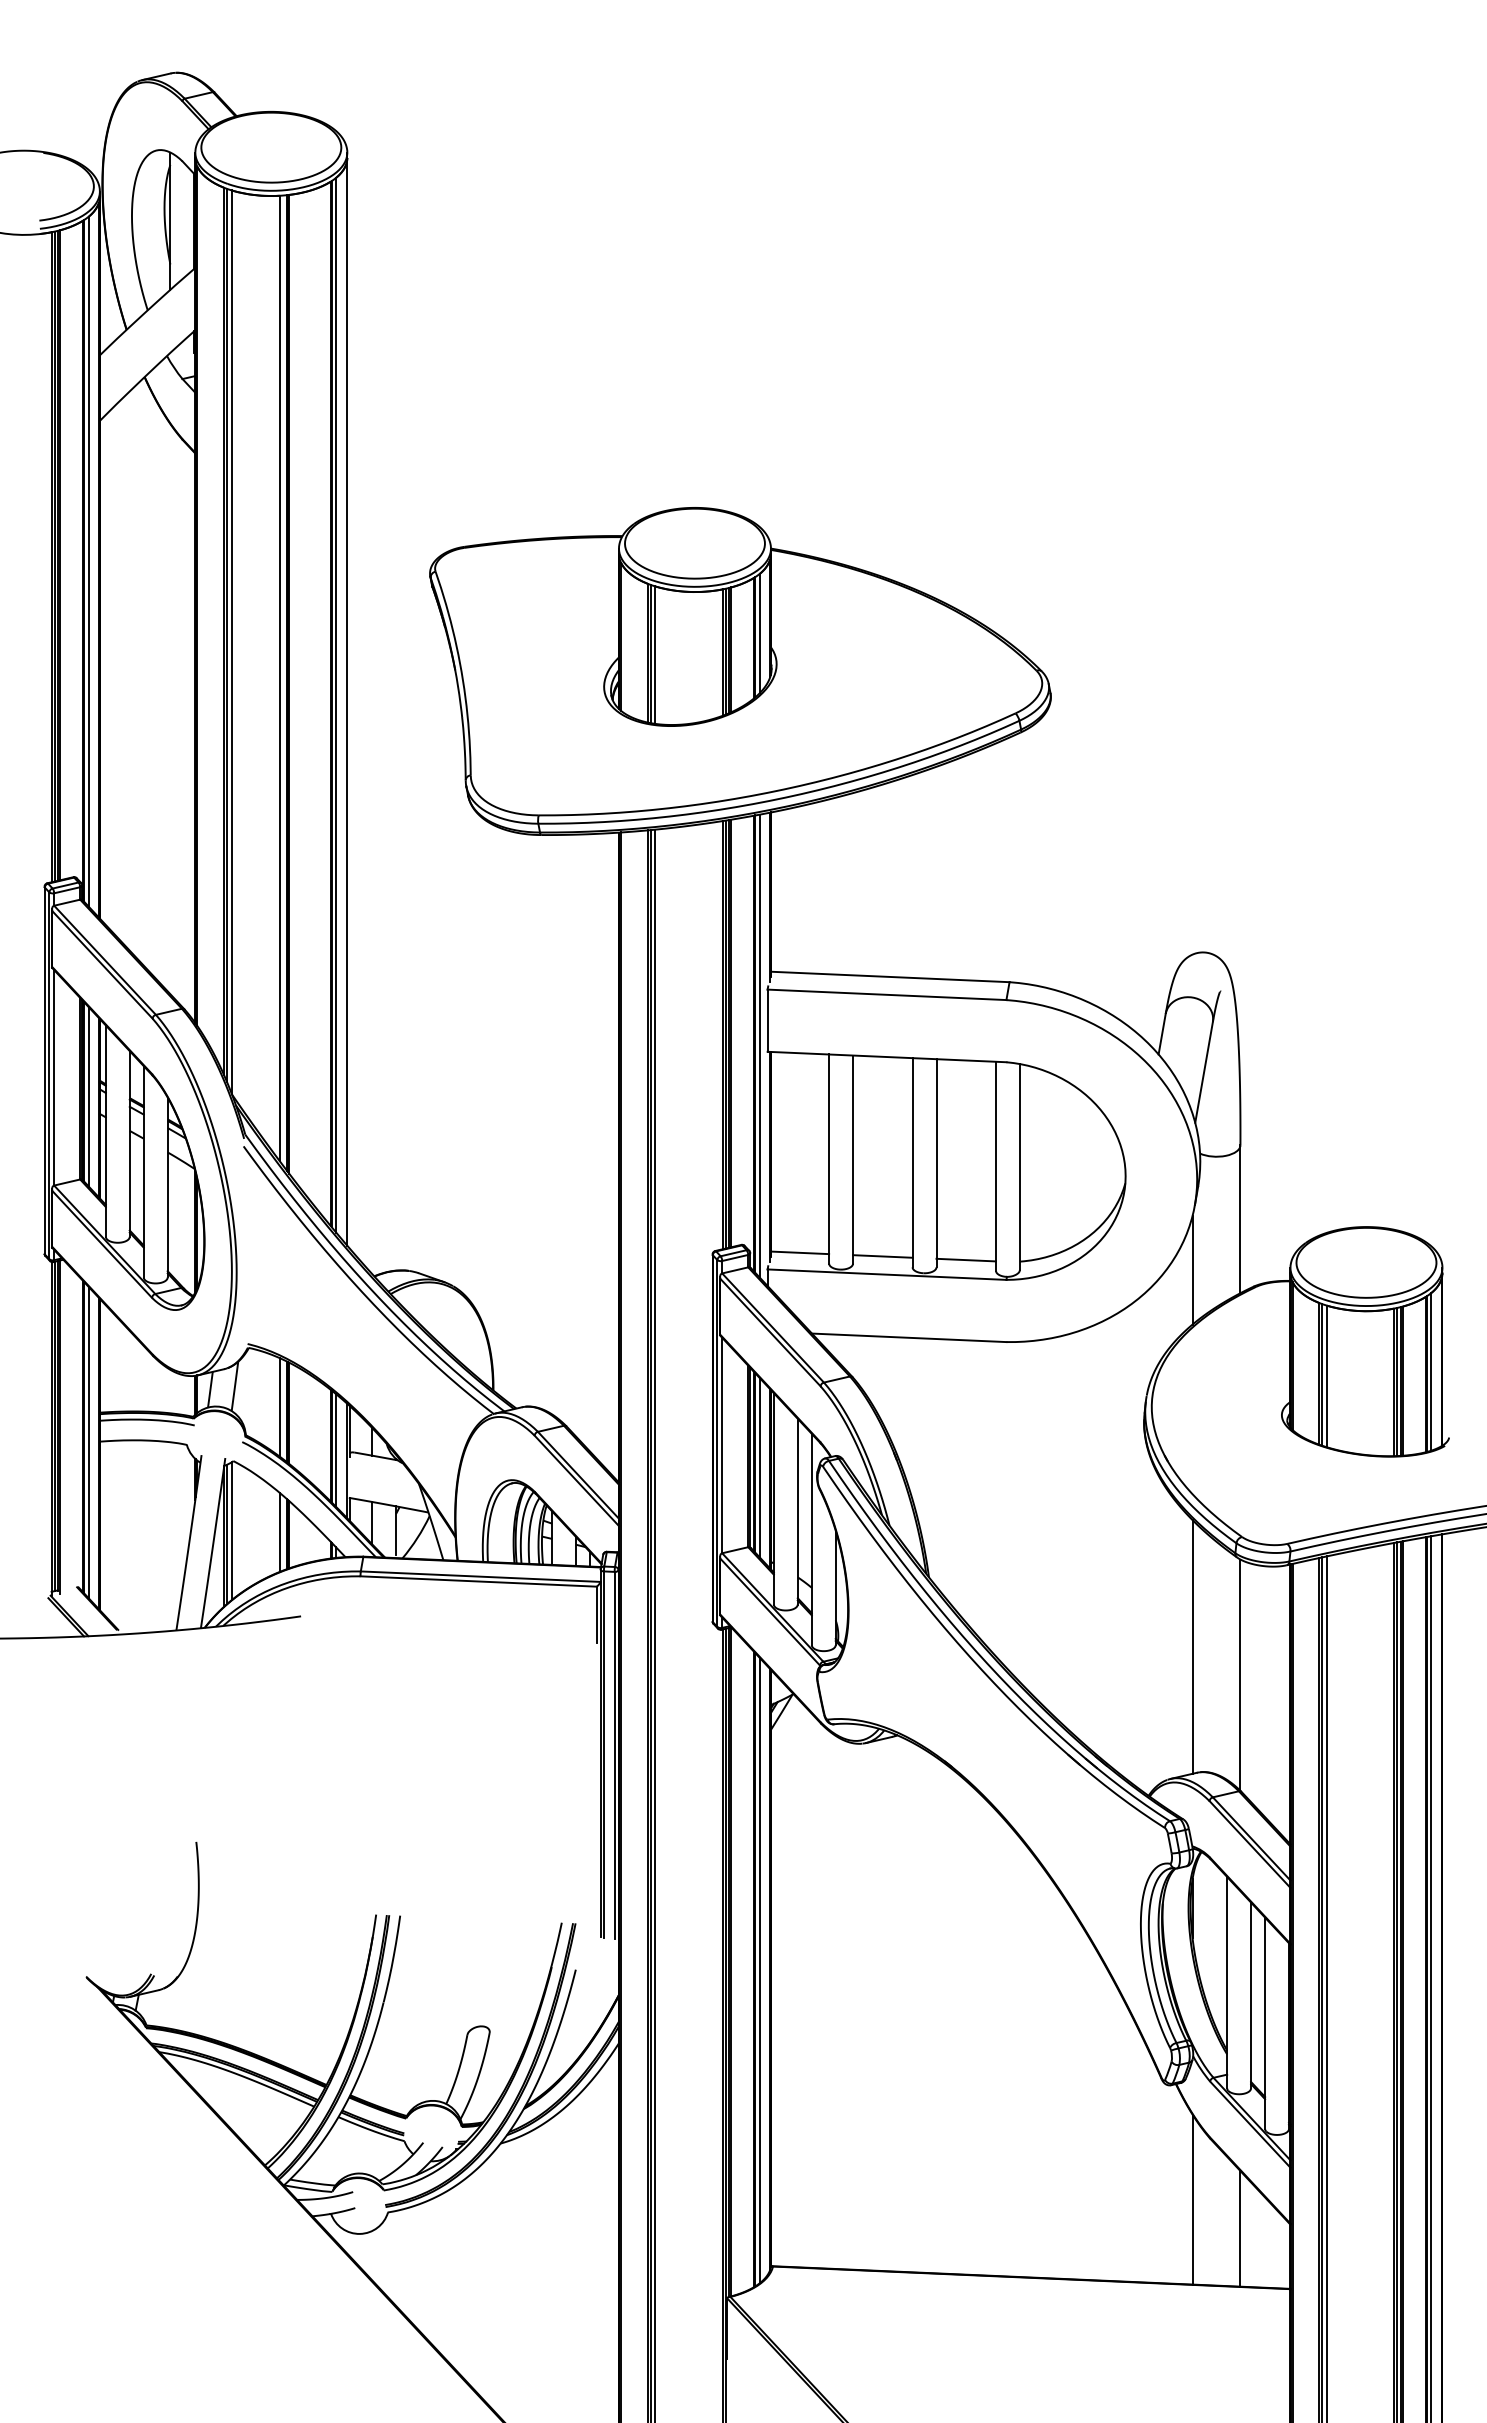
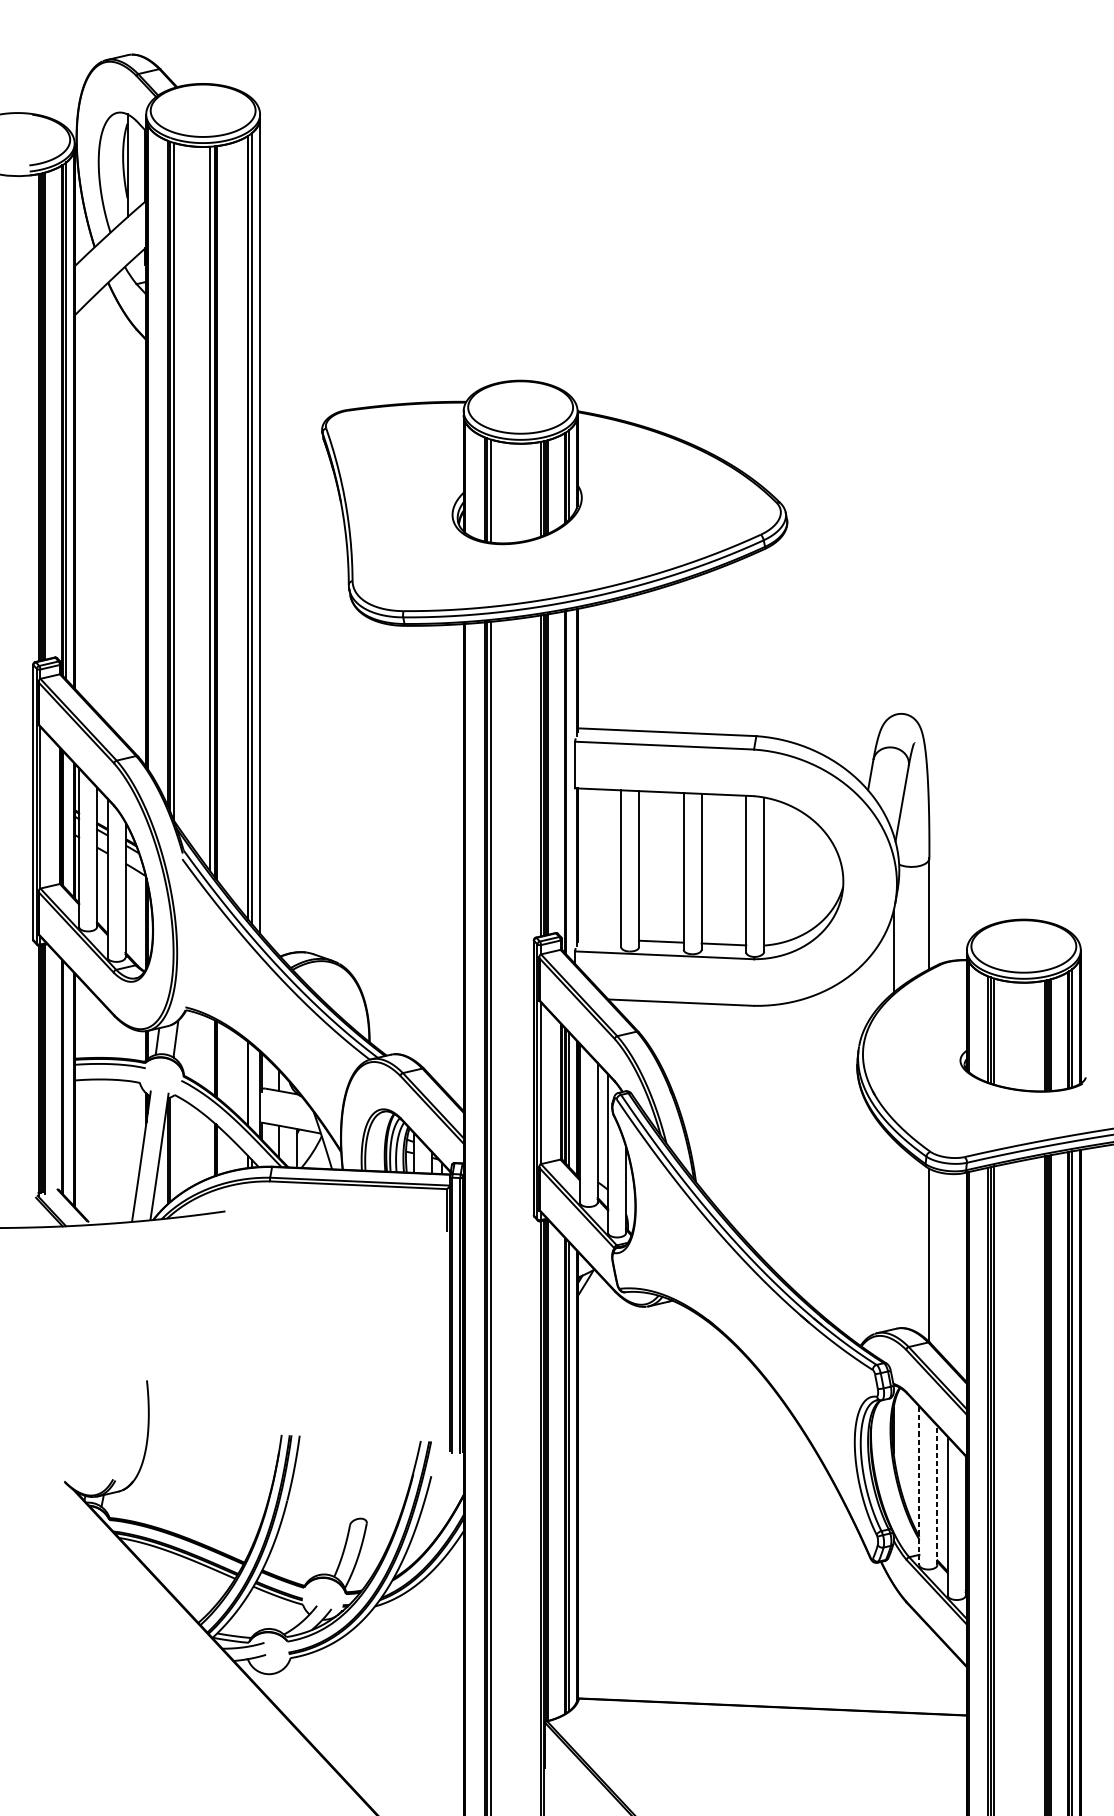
line: (759, 1045) -> (568, 783), removed
line: (88, 1096) -> (66, 821), removed
line: (799, 1252) -> (598, 938), removed
line: (279, 1407) -> (209, 1054), removed
line: (88, 1442) -> (66, 1081), removed
line: (336, 1450) -> (251, 1087), removed
line: (231, 1531) -> (173, 1147), removed
line: (279, 1532) -> (209, 1148), removed
line: (1192, 1646) -> (893, 1233), removed
line: (1227, 1982) -> (919, 1485), solid -> dashed
line: (1251, 1995) -> (937, 1495), solid -> dashed
line: (1192, 2199) -> (893, 1648), removed
line: (1240, 2228) -> (929, 1670), removed

